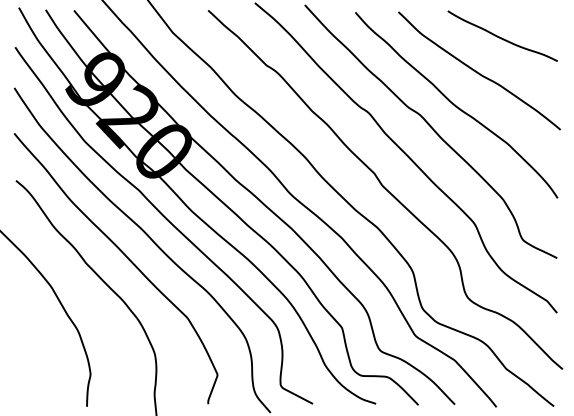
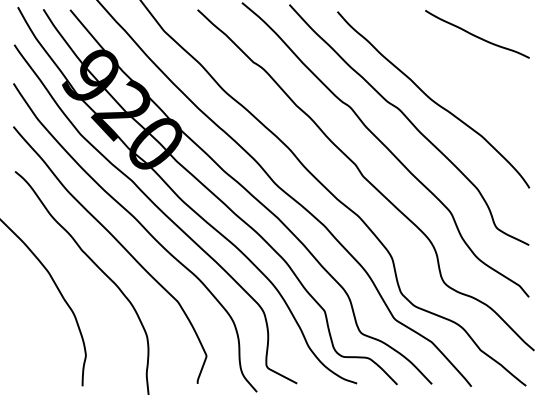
curve: (479, 72) -> (455, 68), removed

